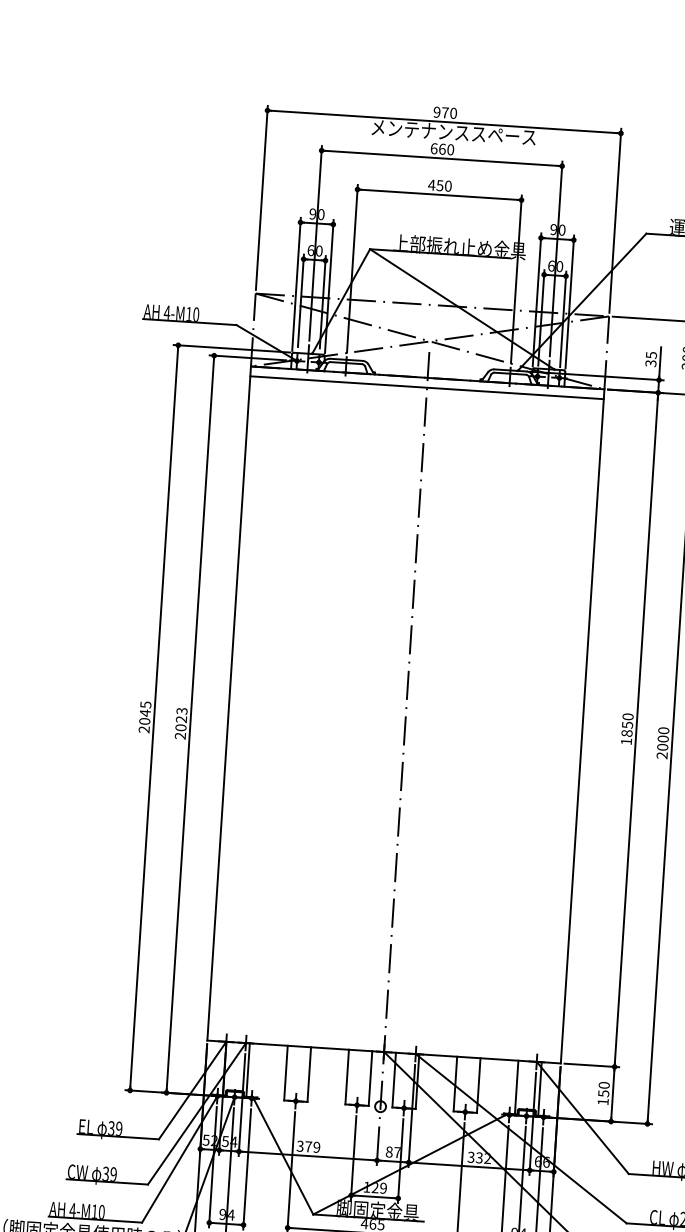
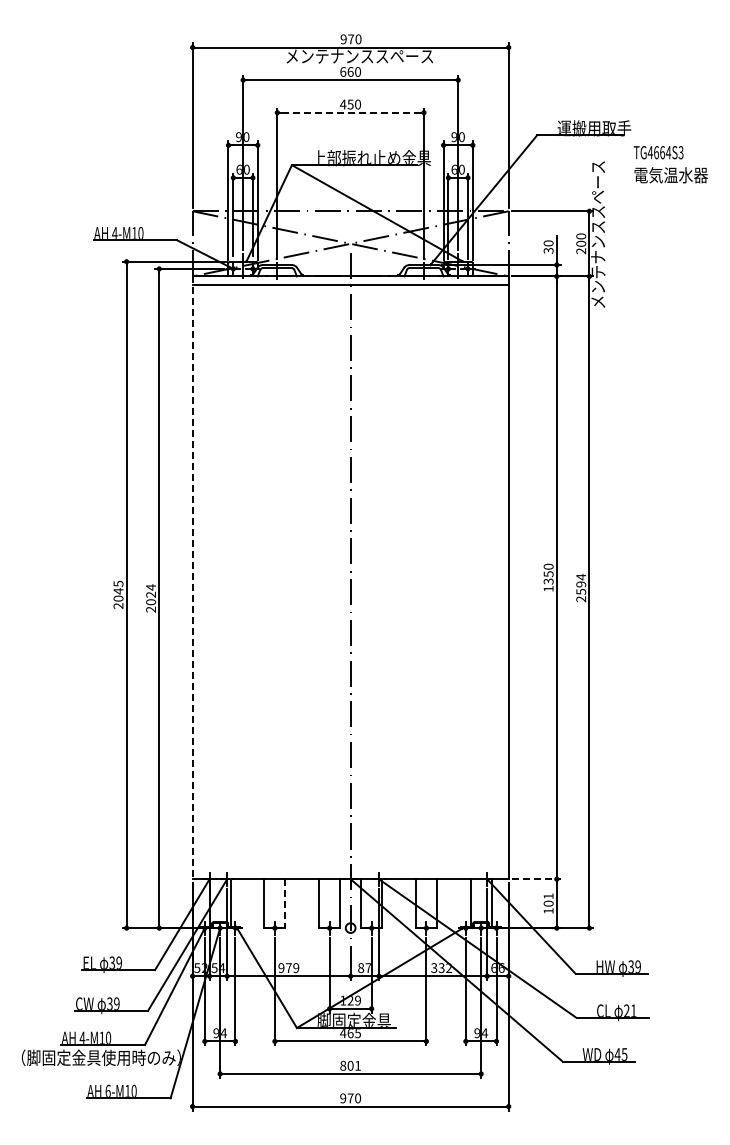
line: (439, 194) -> (350, 112), solid -> dashed
text: (651, 355) -> (548, 243), 35 -> 30
line: (228, 704) -> (192, 578), solid -> dashed
text: (182, 711) -> (151, 587), 2023 -> 2024
text: (626, 733) -> (548, 581), 1850 -> 1350
text: (663, 737) -> (581, 583), 2000 -> 2594
line: (591, 1065) -> (536, 879), solid -> dashed
line: (309, 1075) -> (285, 904), solid -> dashed
text: (603, 1088) -> (548, 899), 150 -> 101
text: (300, 1145) -> (281, 967), 379 -> 979

